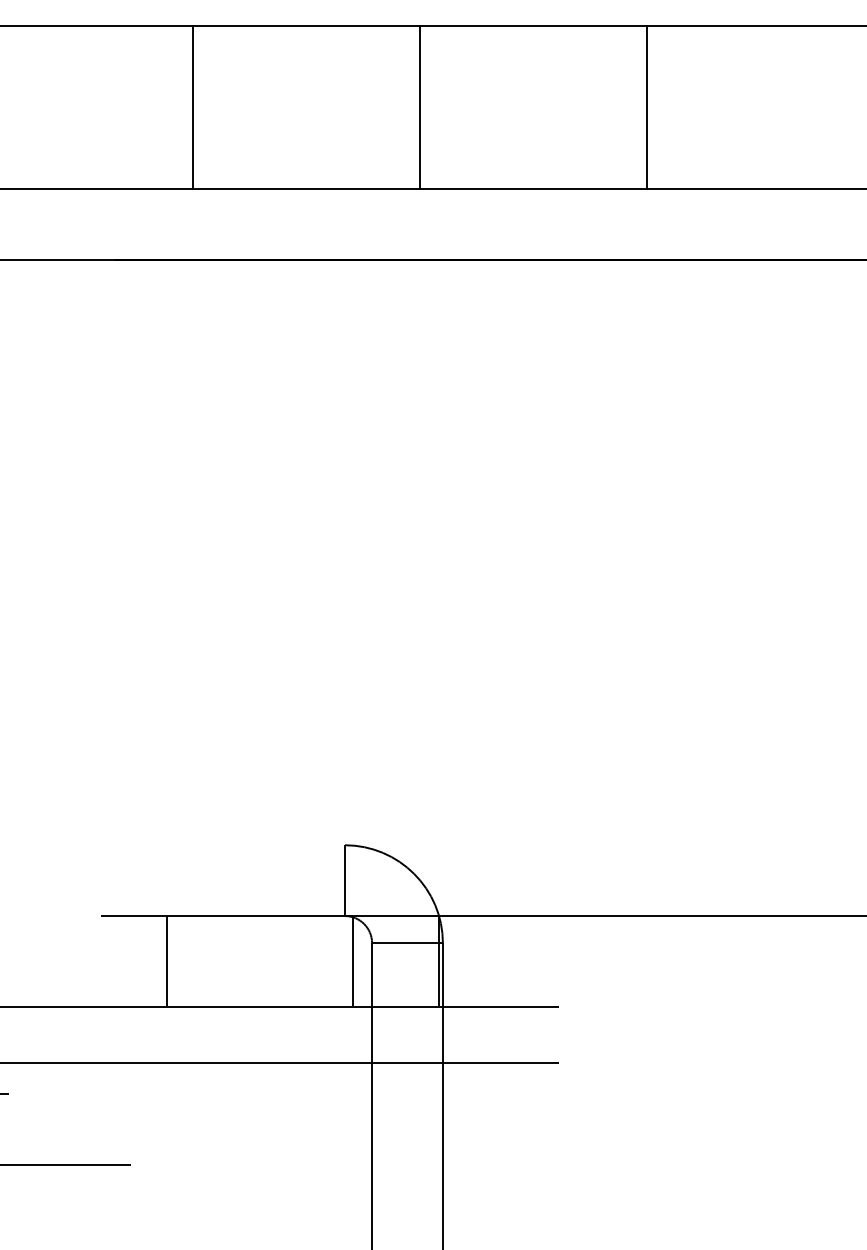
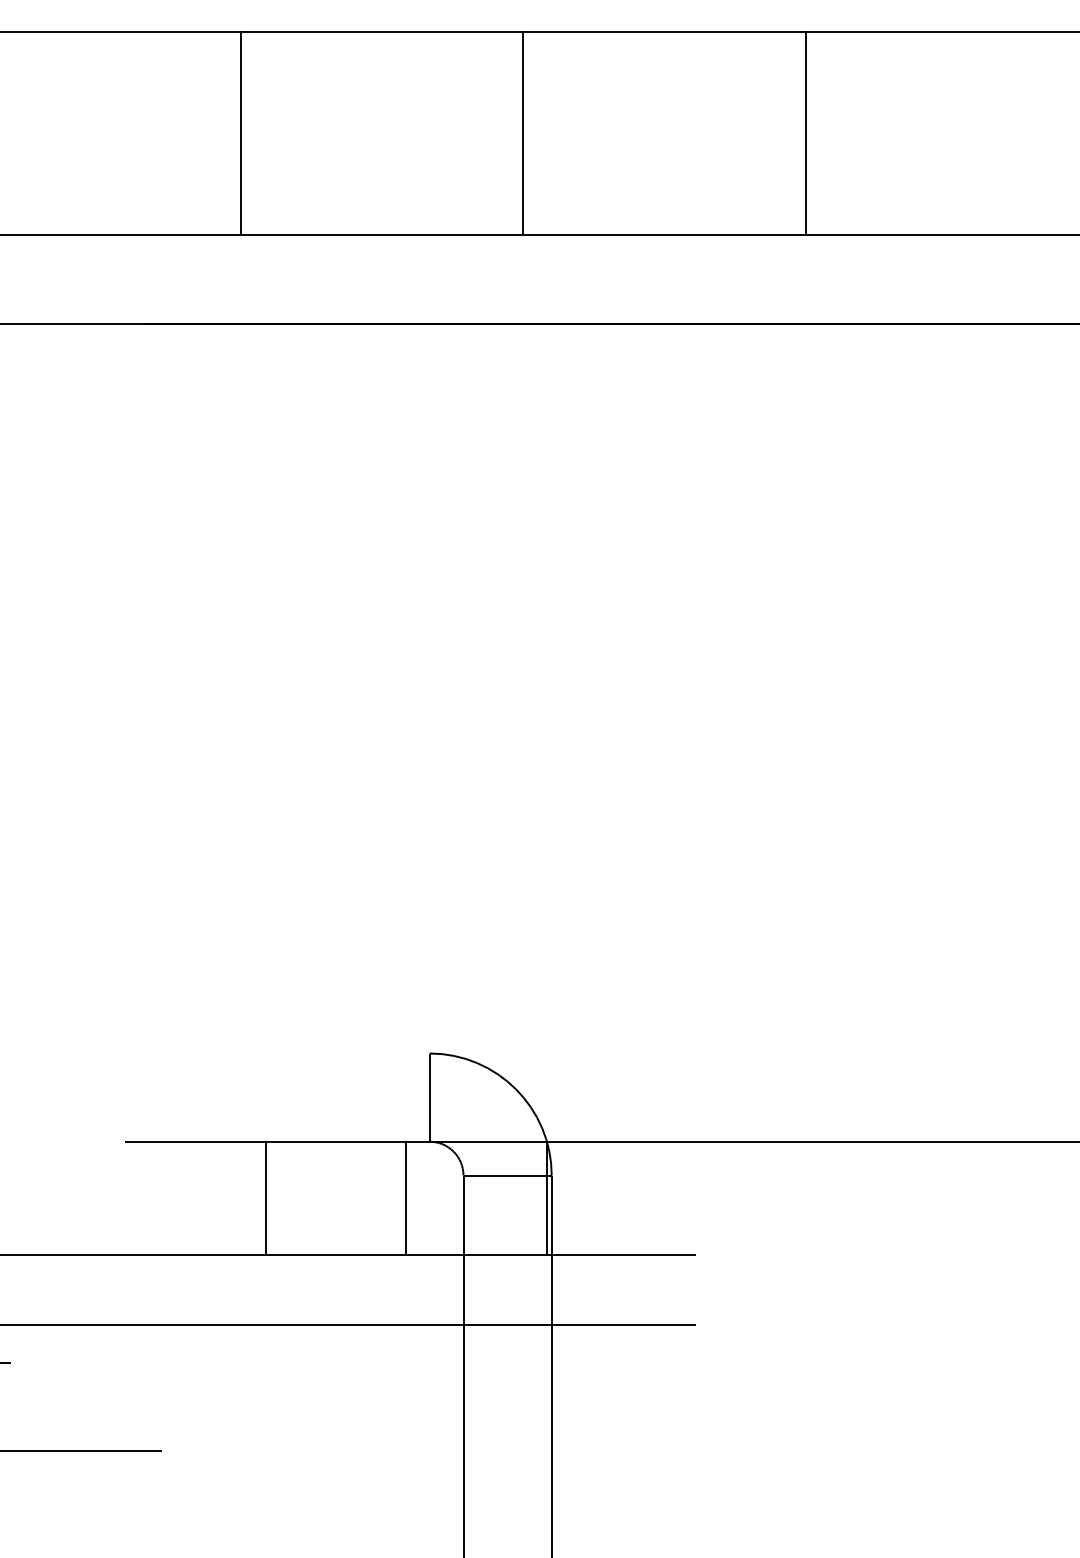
line: (167, 960) -> (266, 1197), moved
line: (352, 960) -> (406, 1197), moved

